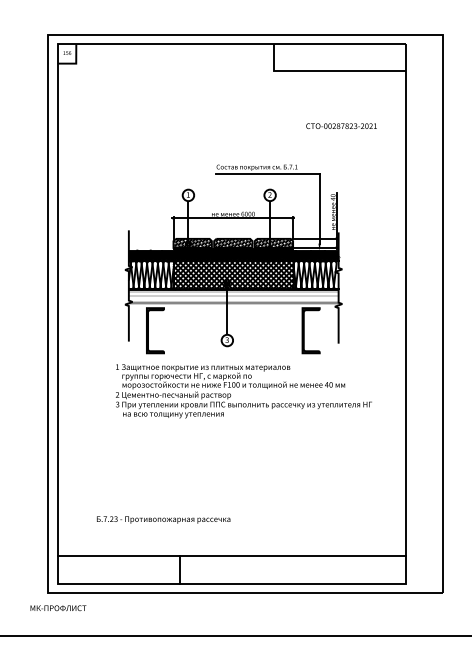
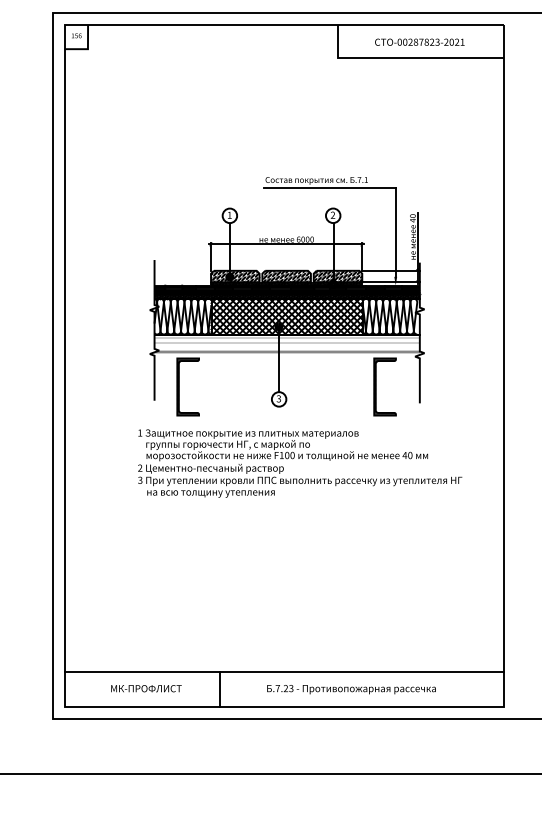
text: (341, 125) -> (419, 41), moved
text: (163, 519) -> (351, 688), moved
text: (58, 608) -> (146, 688), moved

